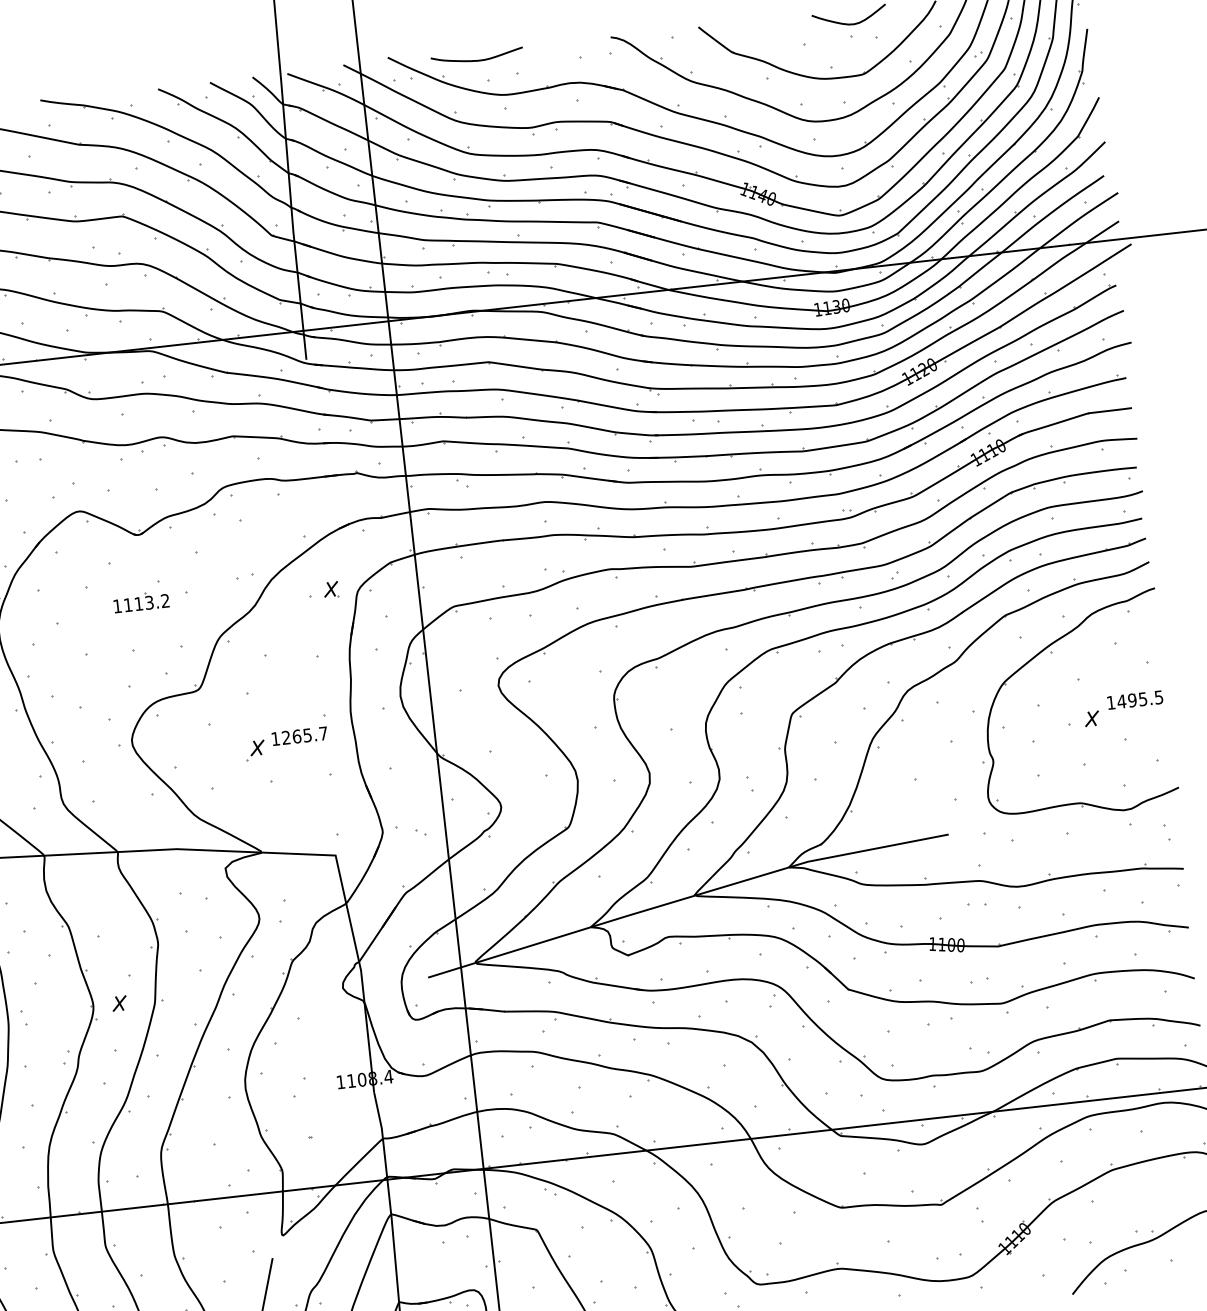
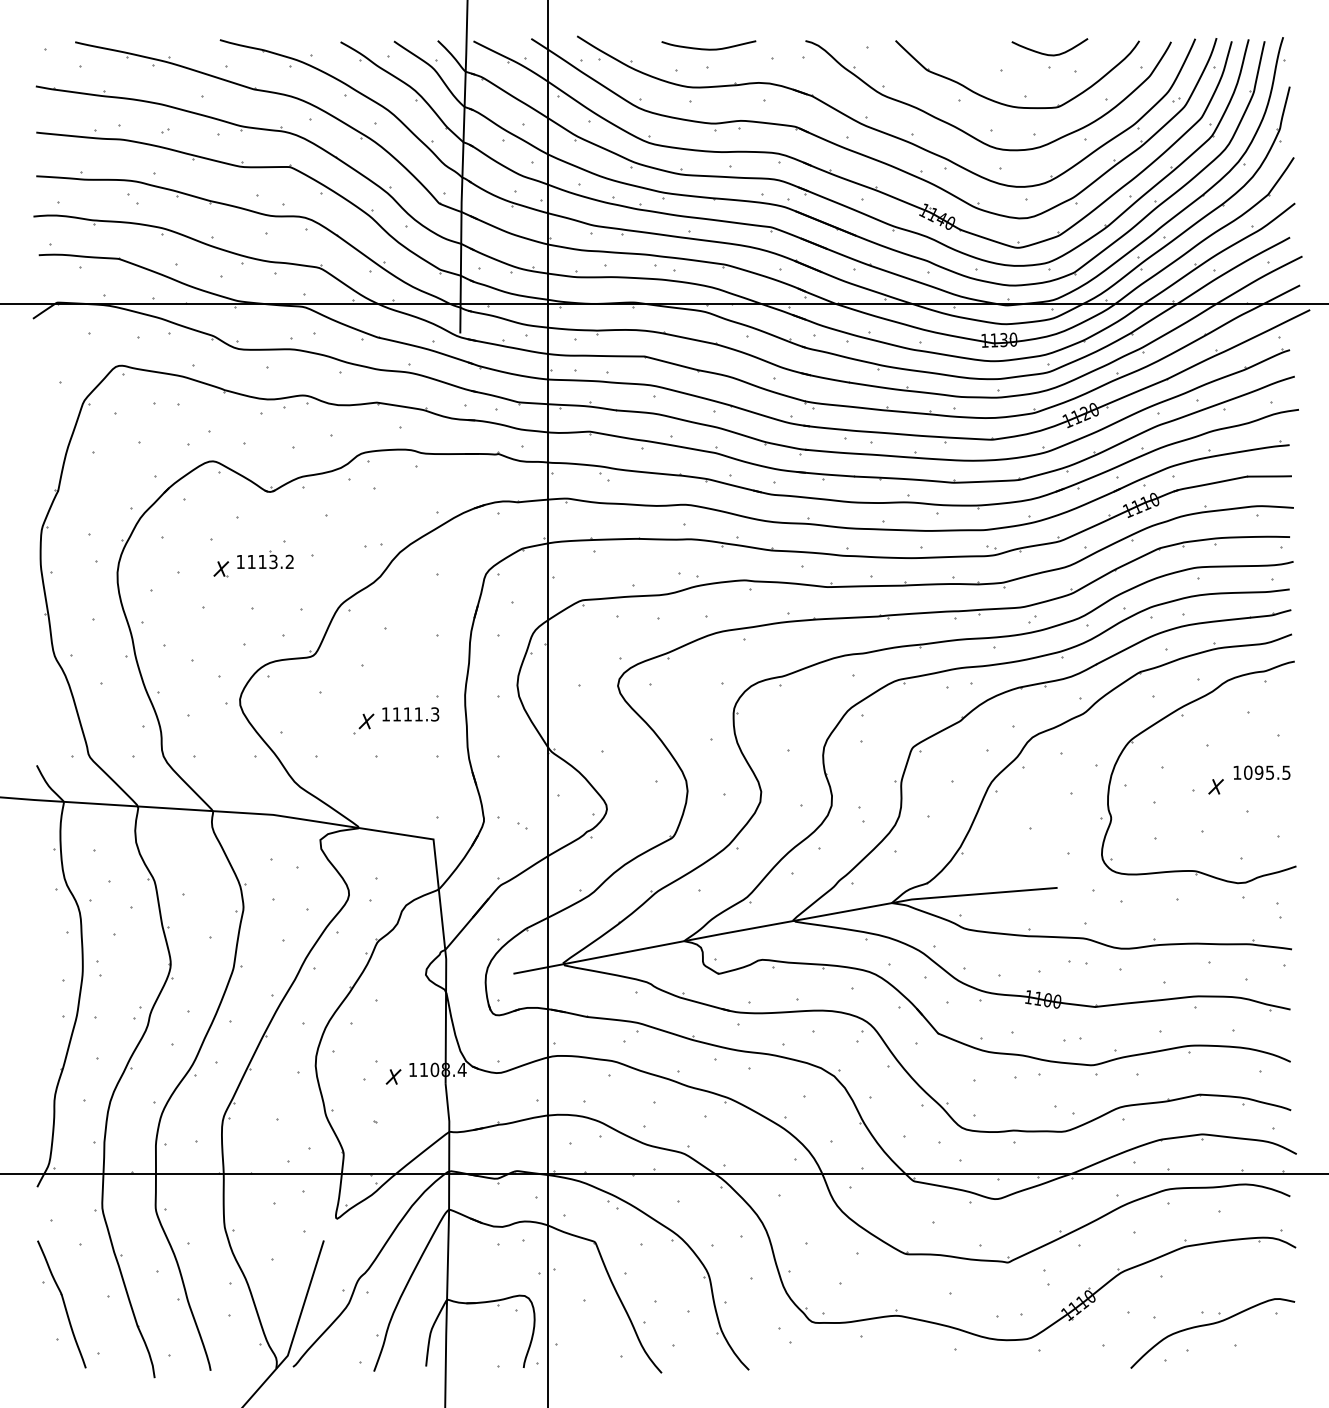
curve: (477, 59) -> (708, 48), moved
part: (331, 589) -> (221, 569), moved
text: (1121, 701) -> (1247, 772), 1495.5 -> 1095.5
text: (304, 735) -> (415, 714), 1265.7 -> 1111.3
part: (119, 1003) -> (393, 1076), moved

